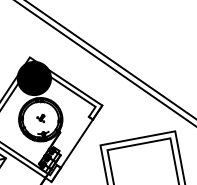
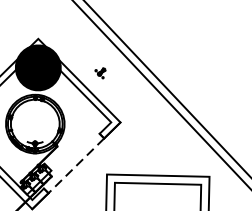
part: (40, 118) -> (99, 72), moved
line: (76, 143) -> (75, 165), solid -> dashed

